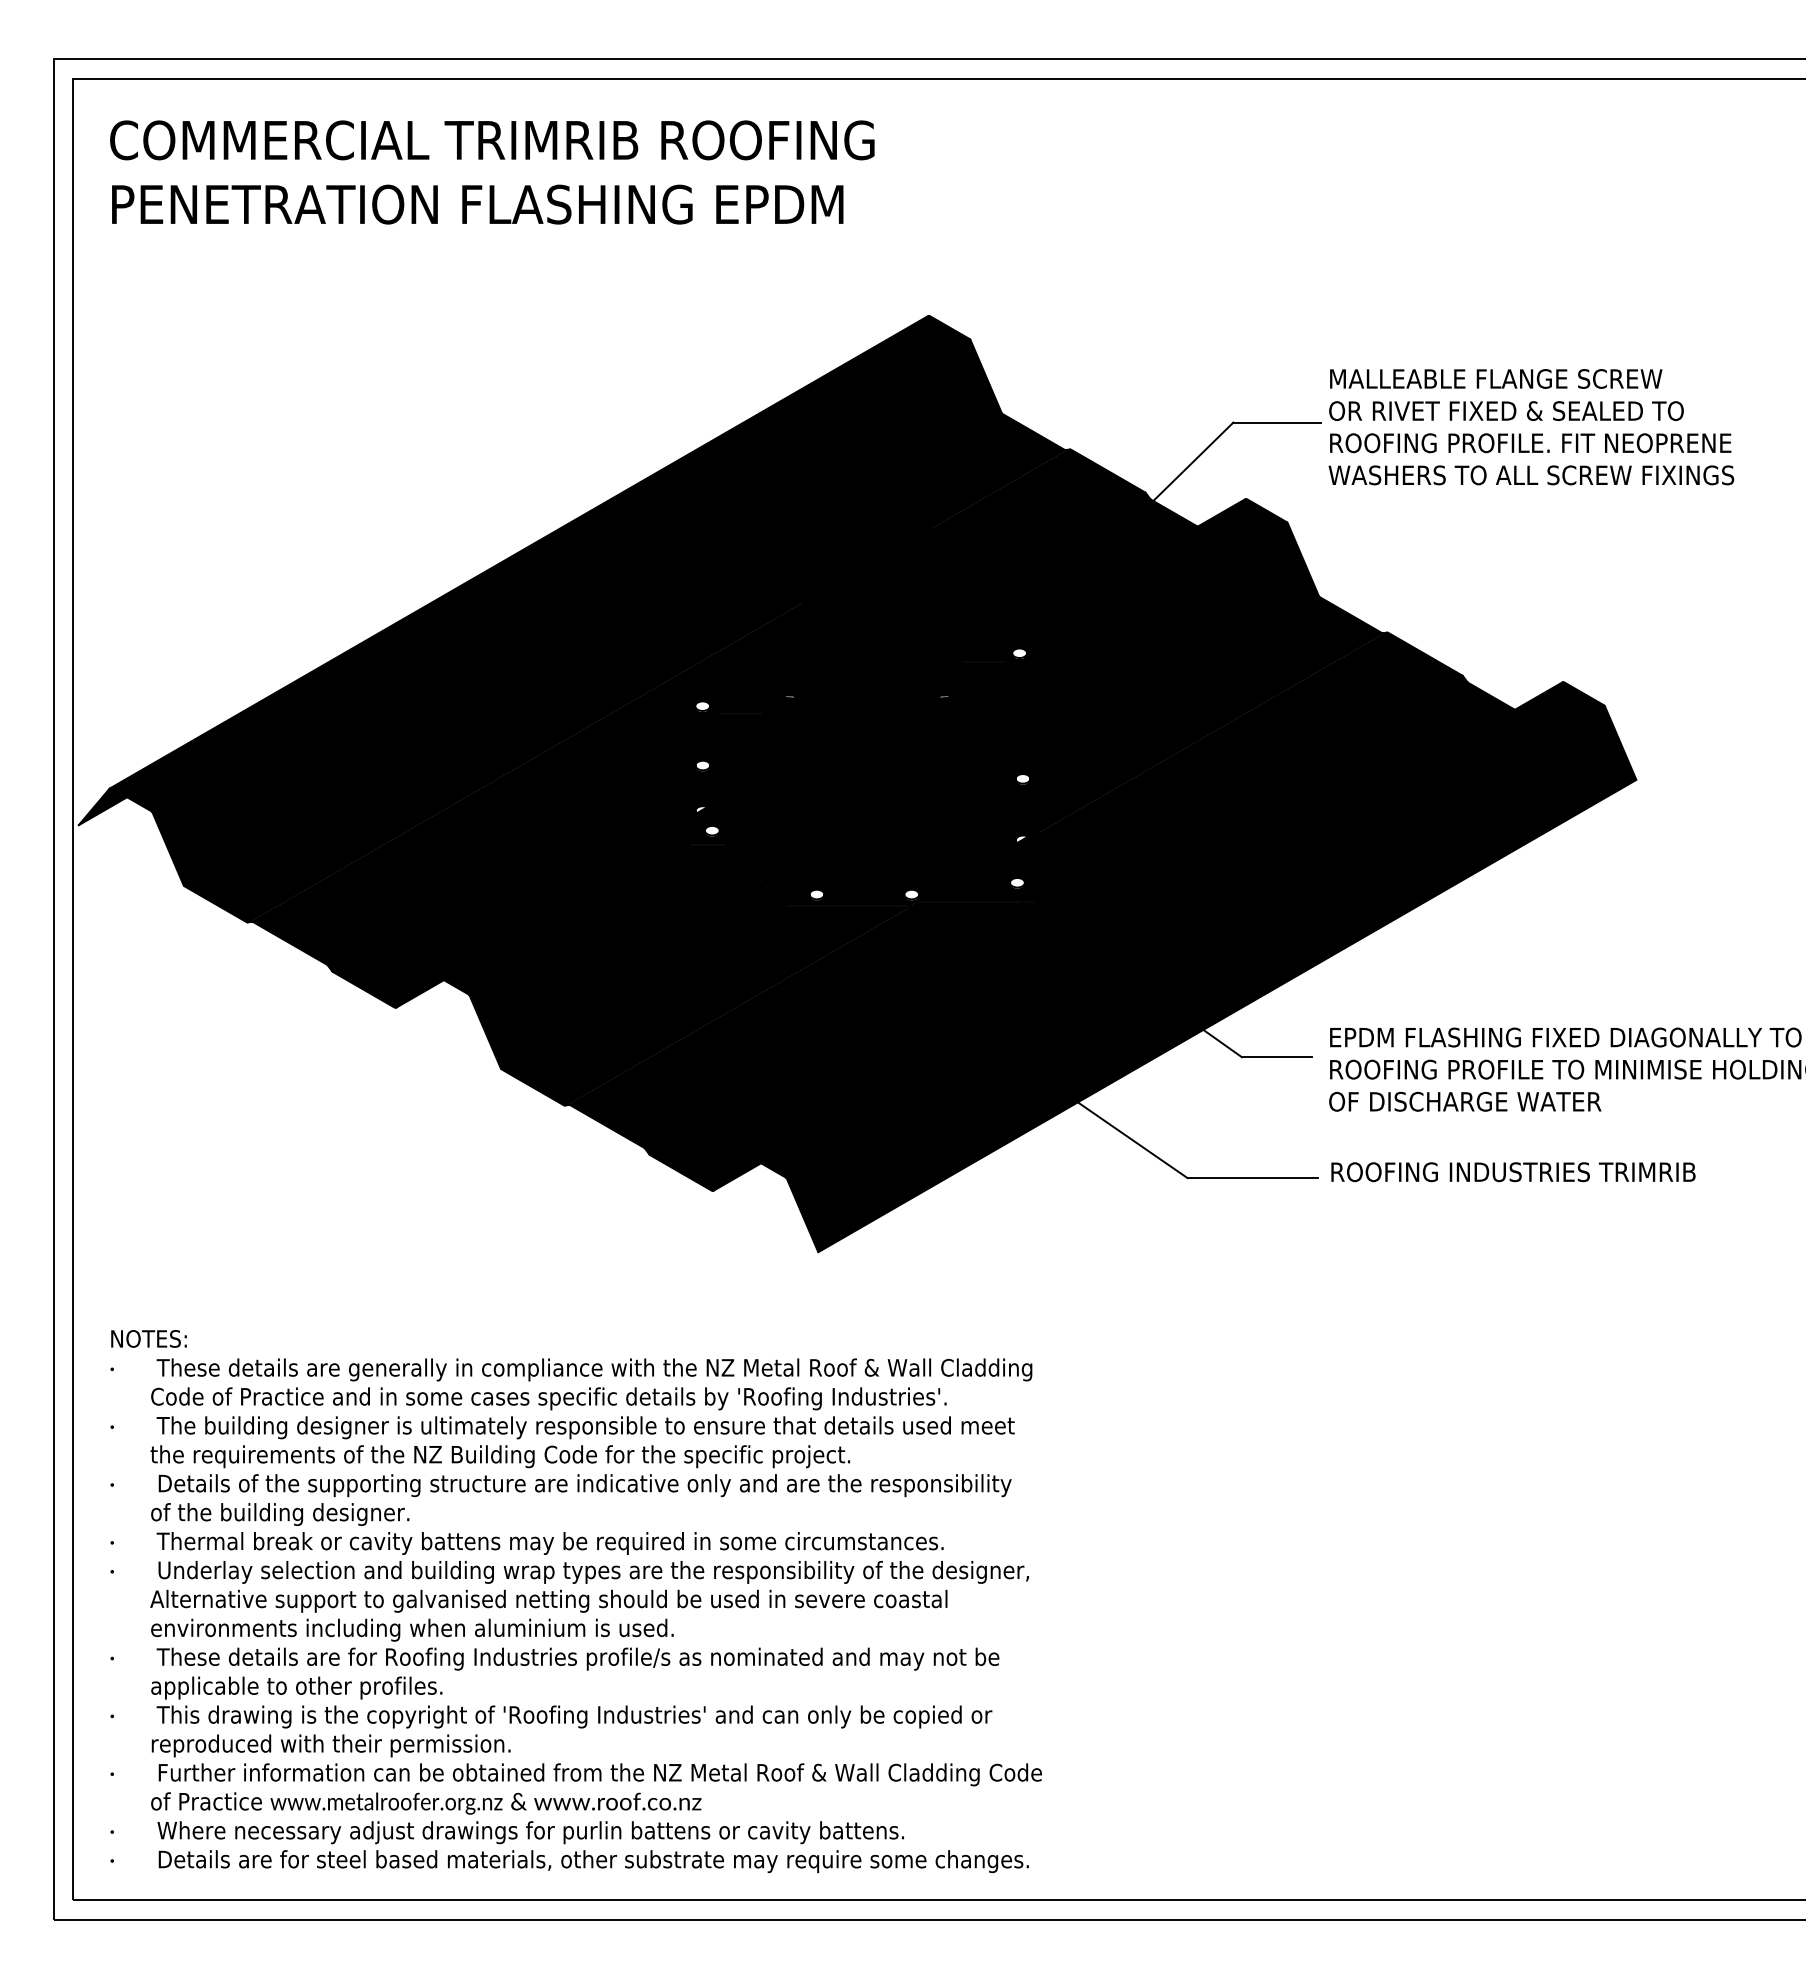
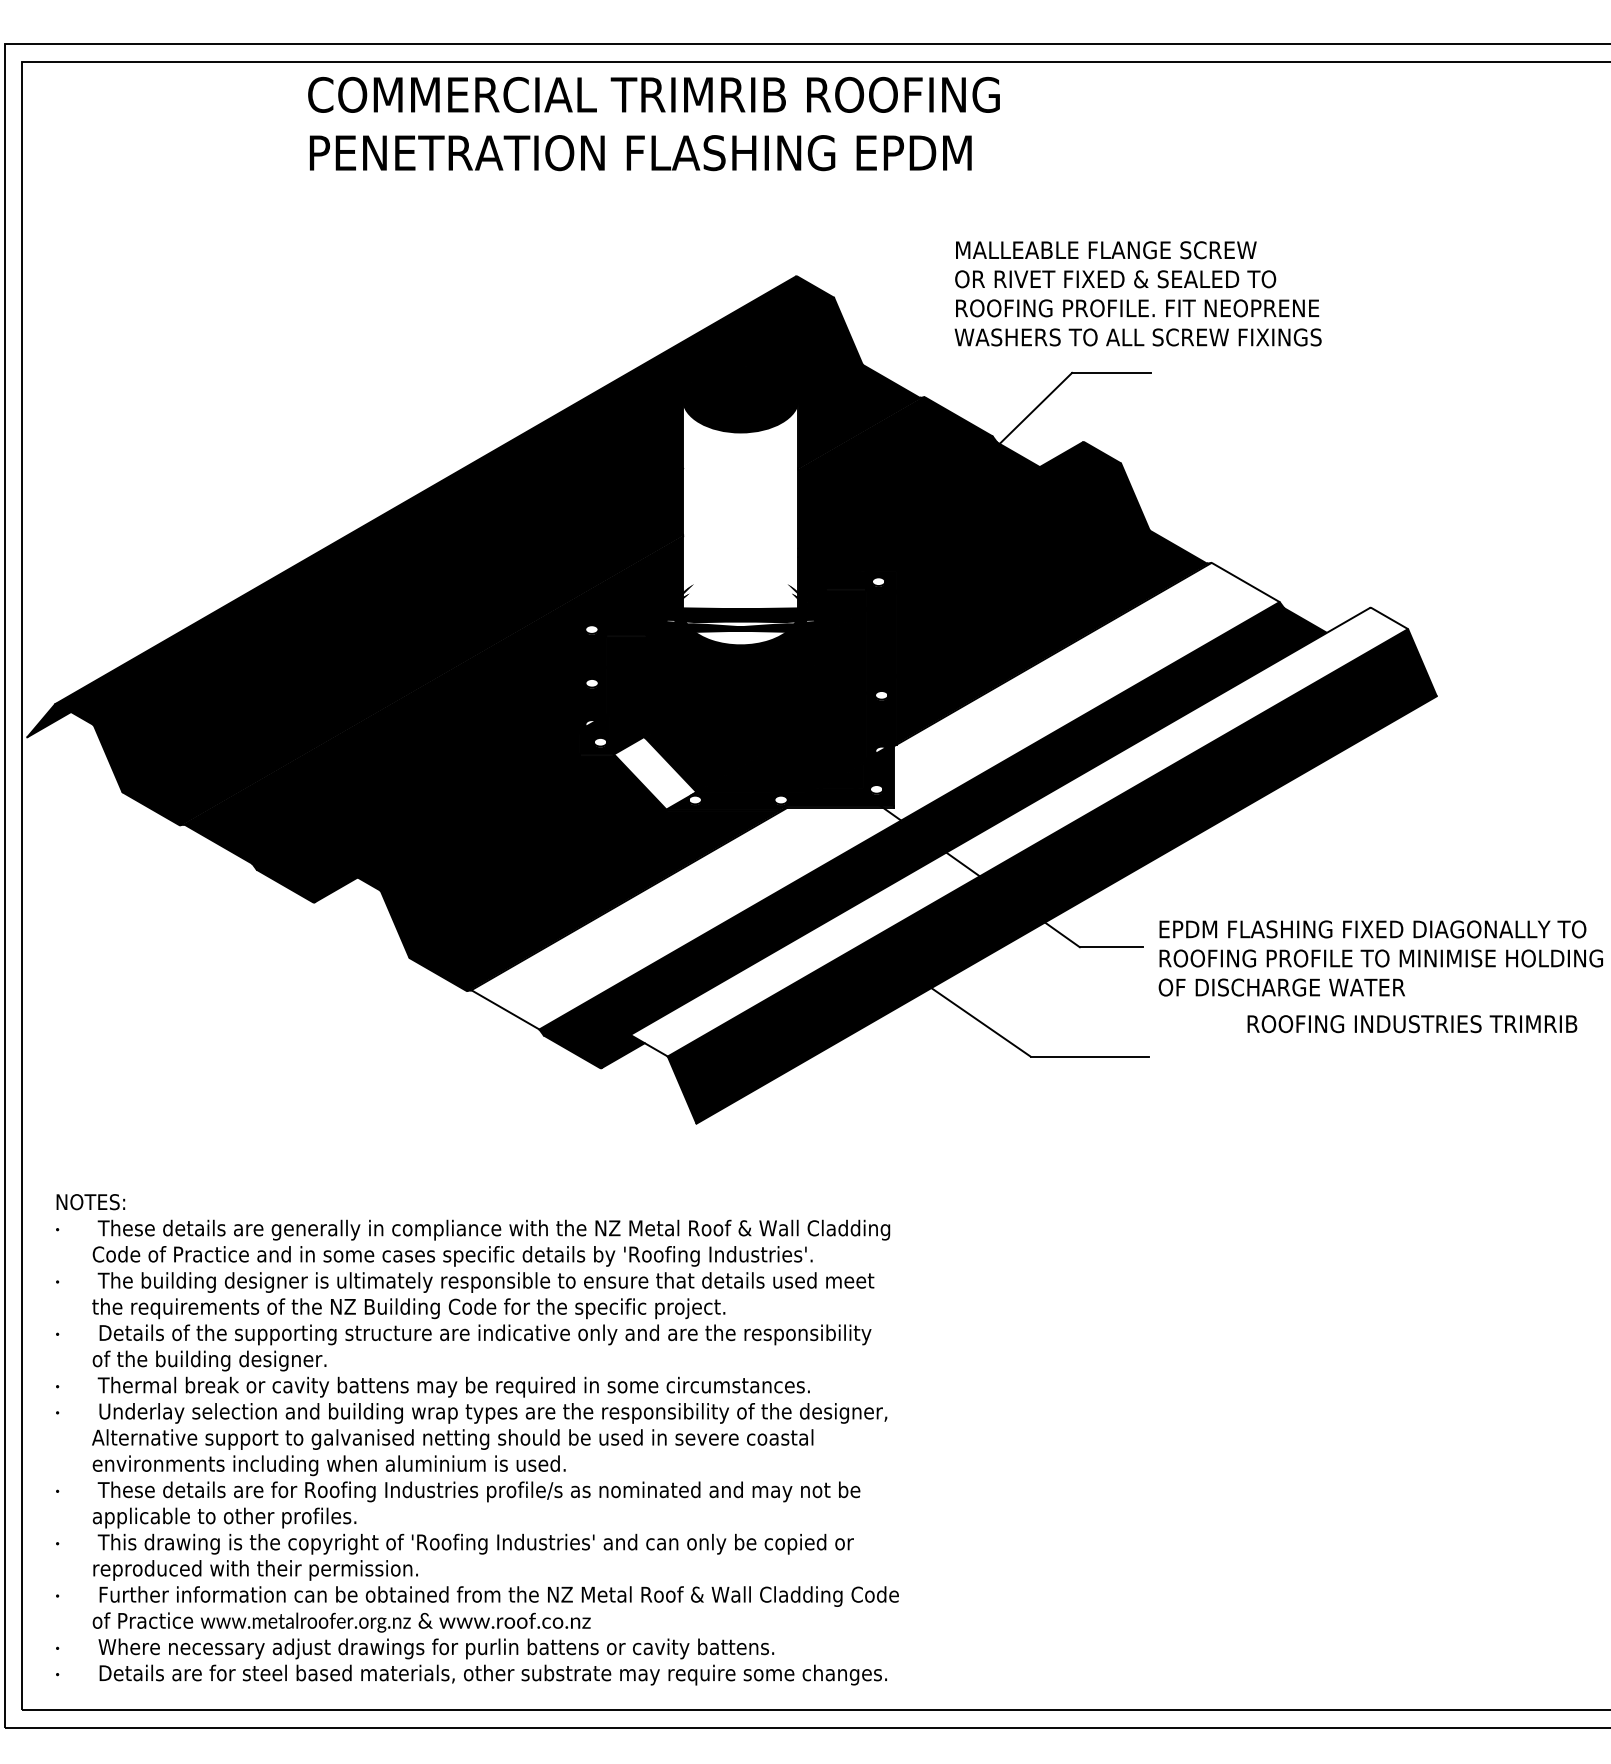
text: (492, 172) -> (654, 124), moved
text: (1531, 427) -> (1138, 294), moved
fill: (866, 587) -> (740, 522), removed
fill: (772, 864) -> (655, 772), removed
fill: (1015, 890) -> (874, 796), removed
fill: (1174, 930) -> (1018, 832), removed
text: (1513, 1172) -> (1412, 1024), moved

